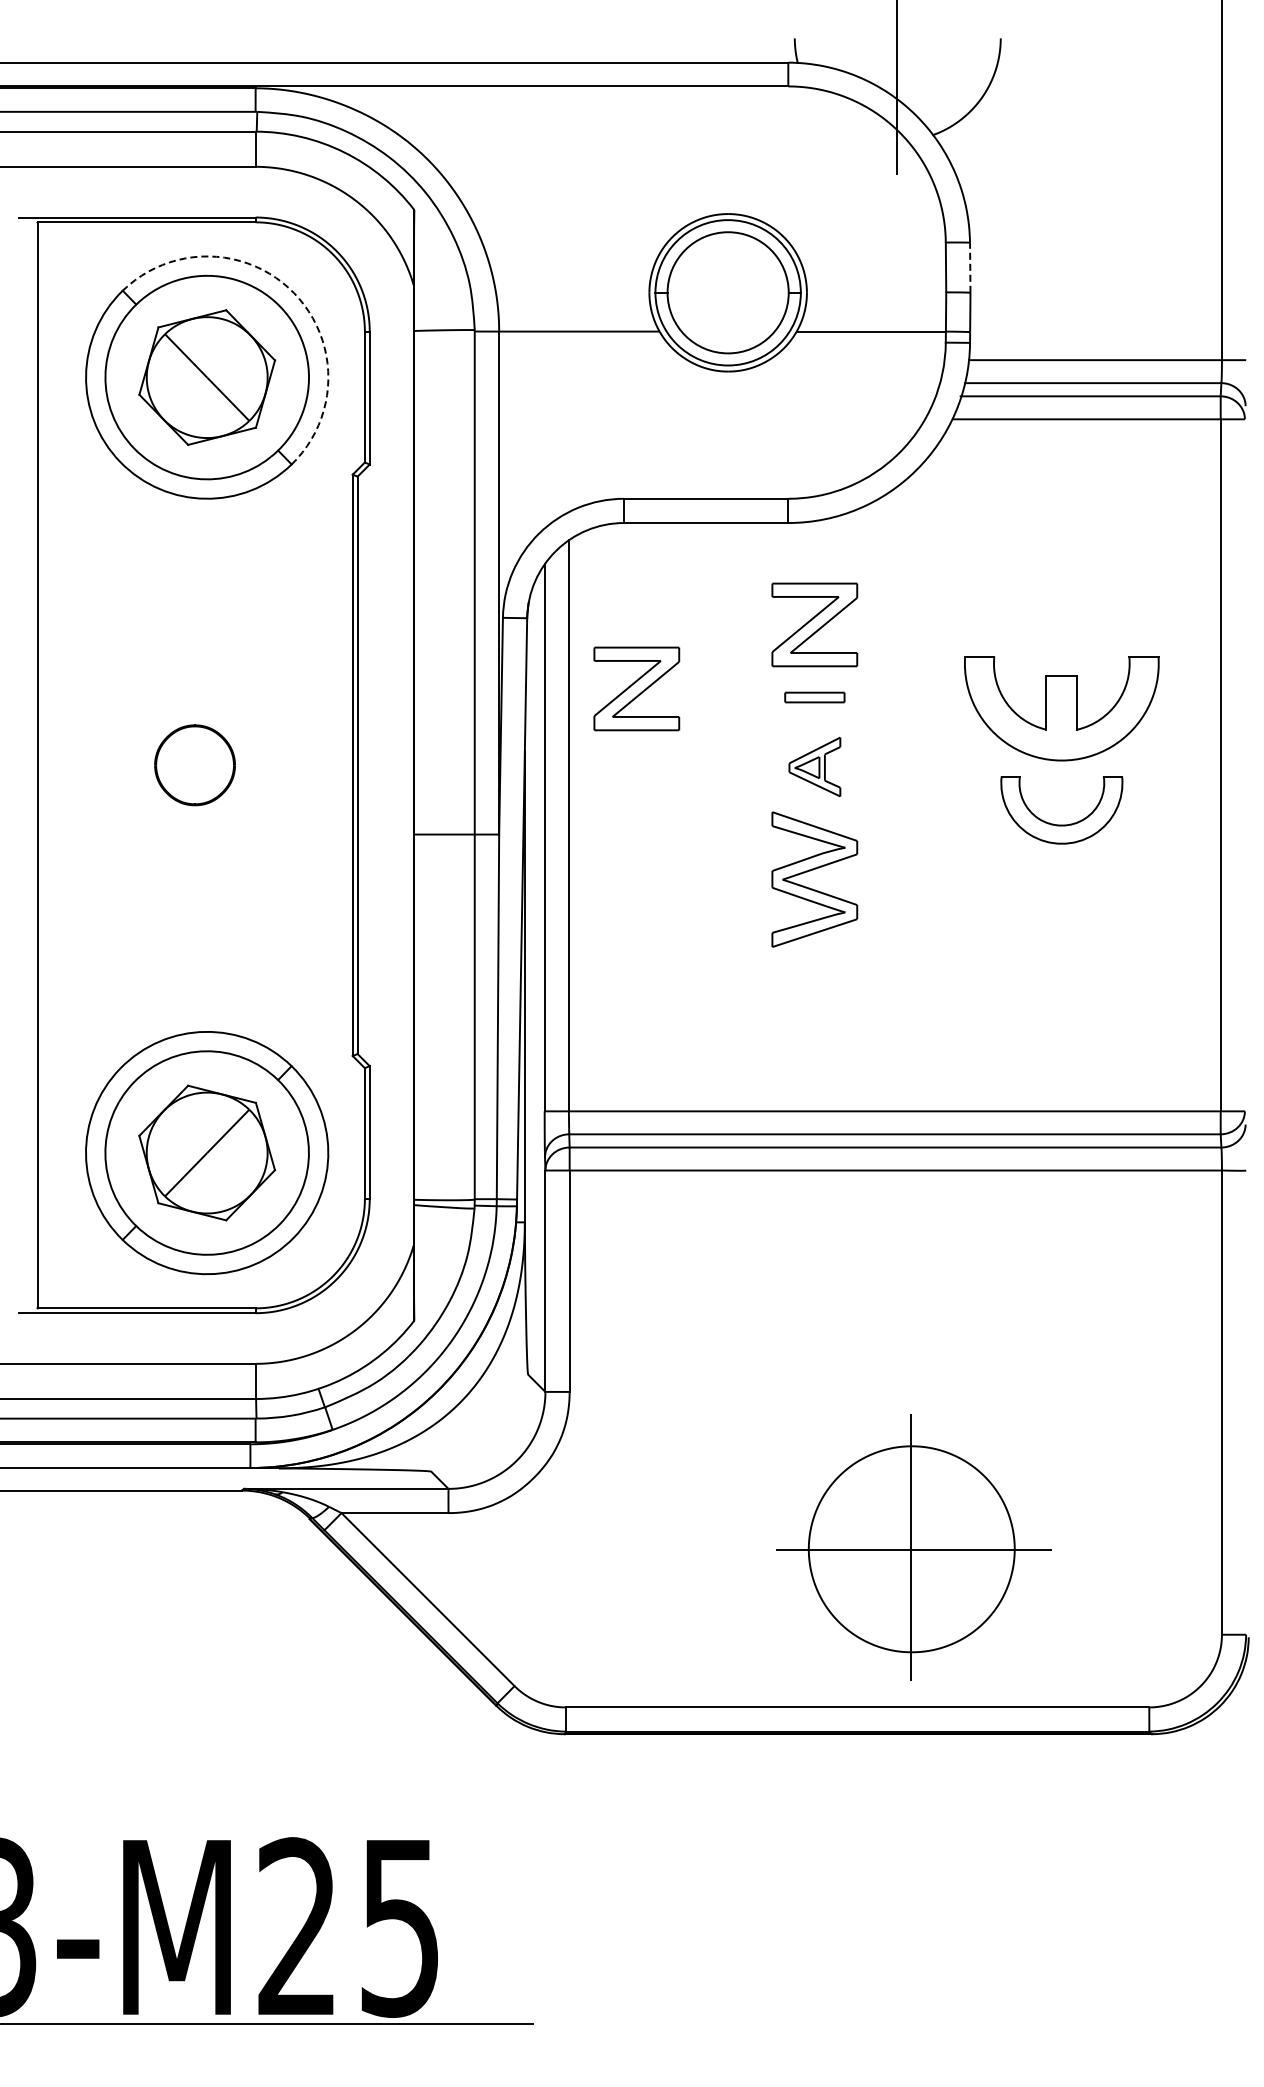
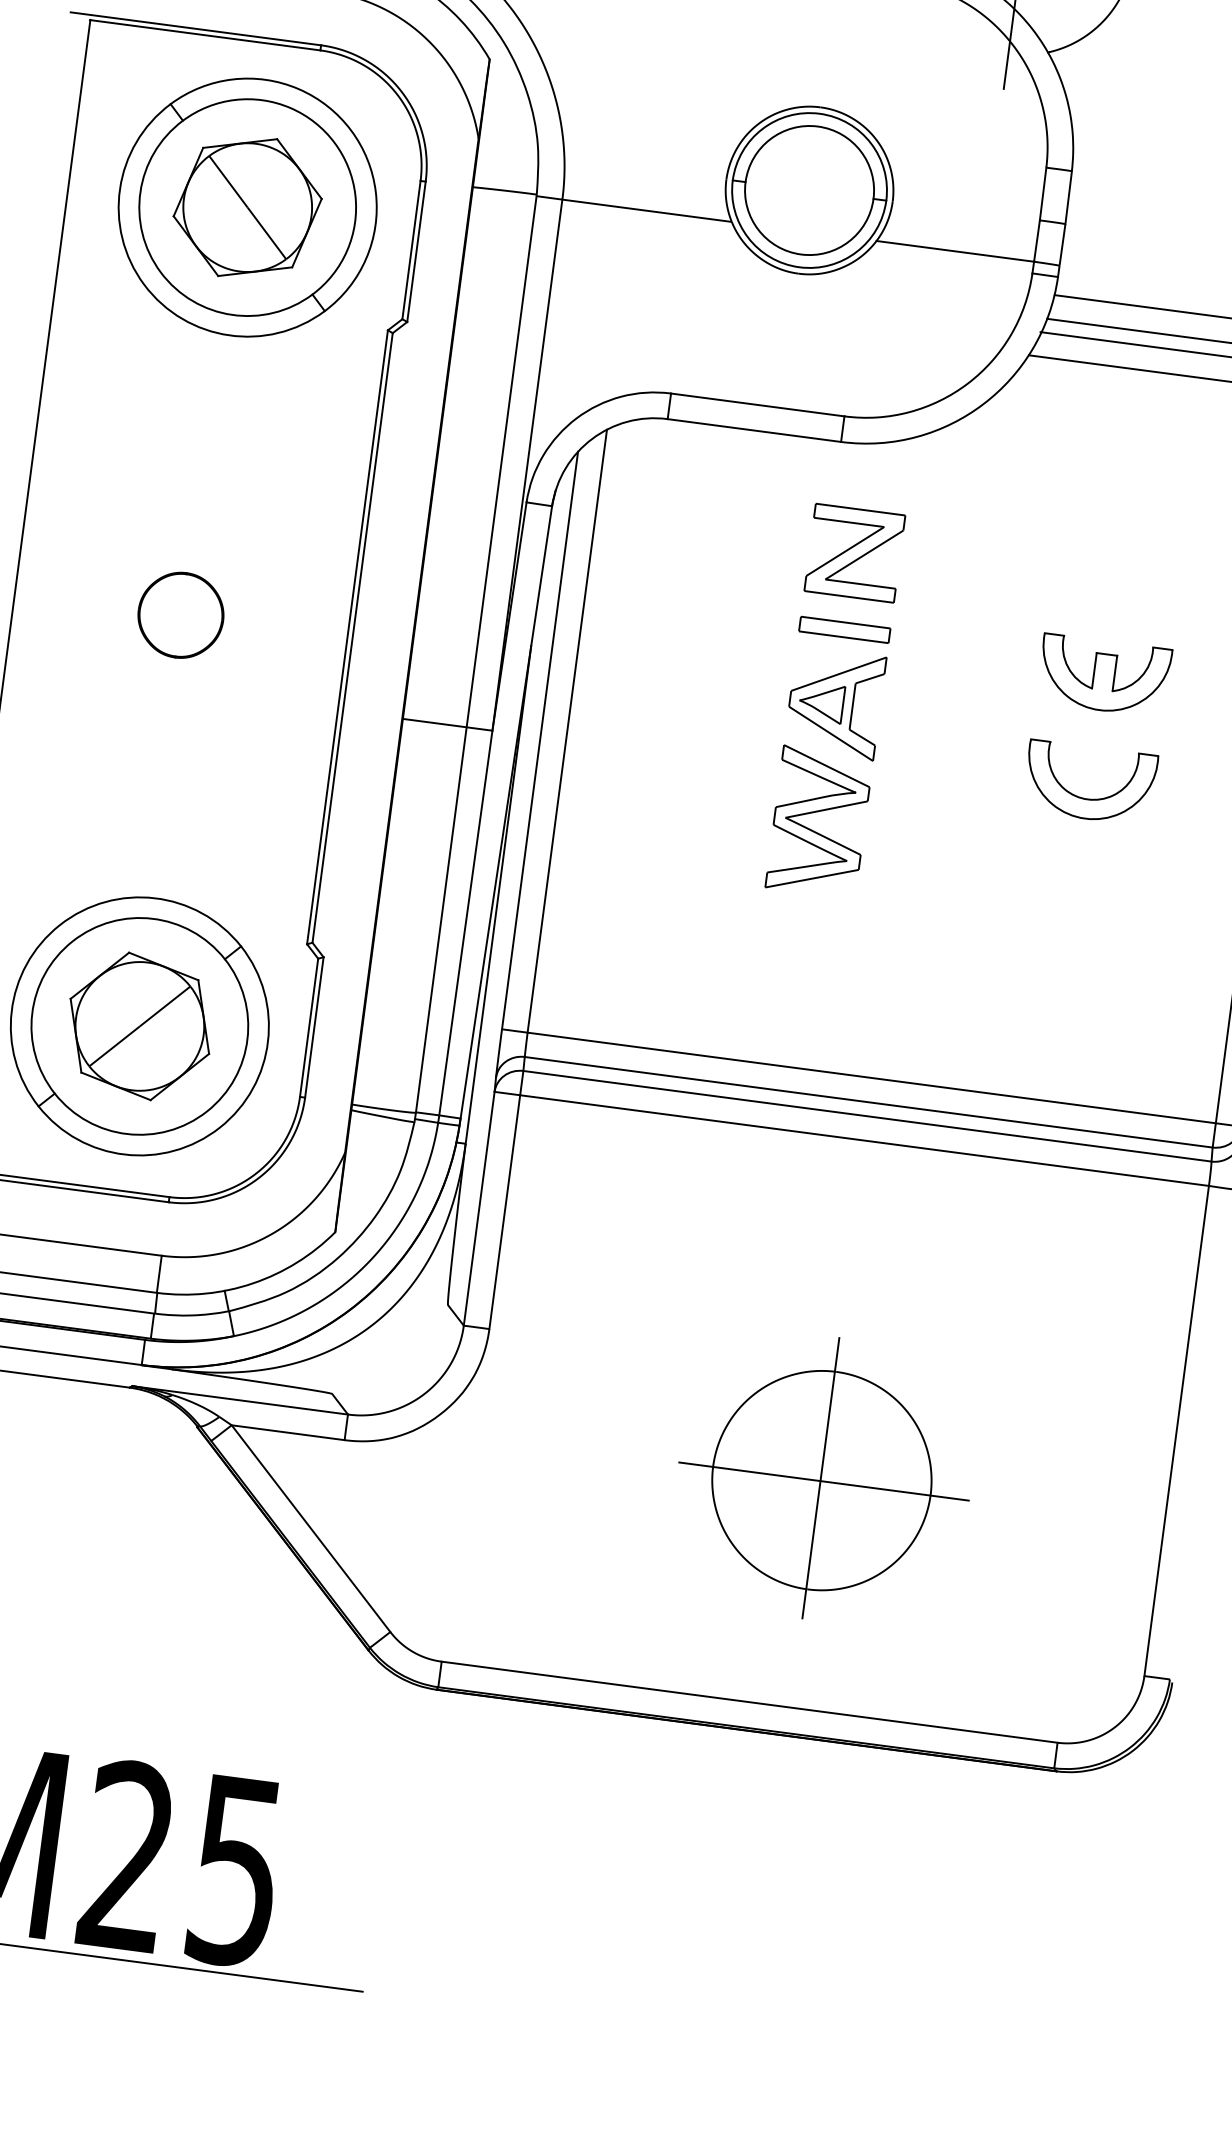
line: (970, 267) -> (1068, 197), dashed -> solid
arc: (294, 293) -> (351, 130), dashed -> solid
part: (636, 688) -> (657, 595), removed
part: (814, 697) -> (844, 629), size x1.43
part: (1061, 708) -> (1103, 675), size x0.62
part: (814, 766) -> (834, 702), size x1.67
part: (913, 1547) -> (823, 1478), moved

